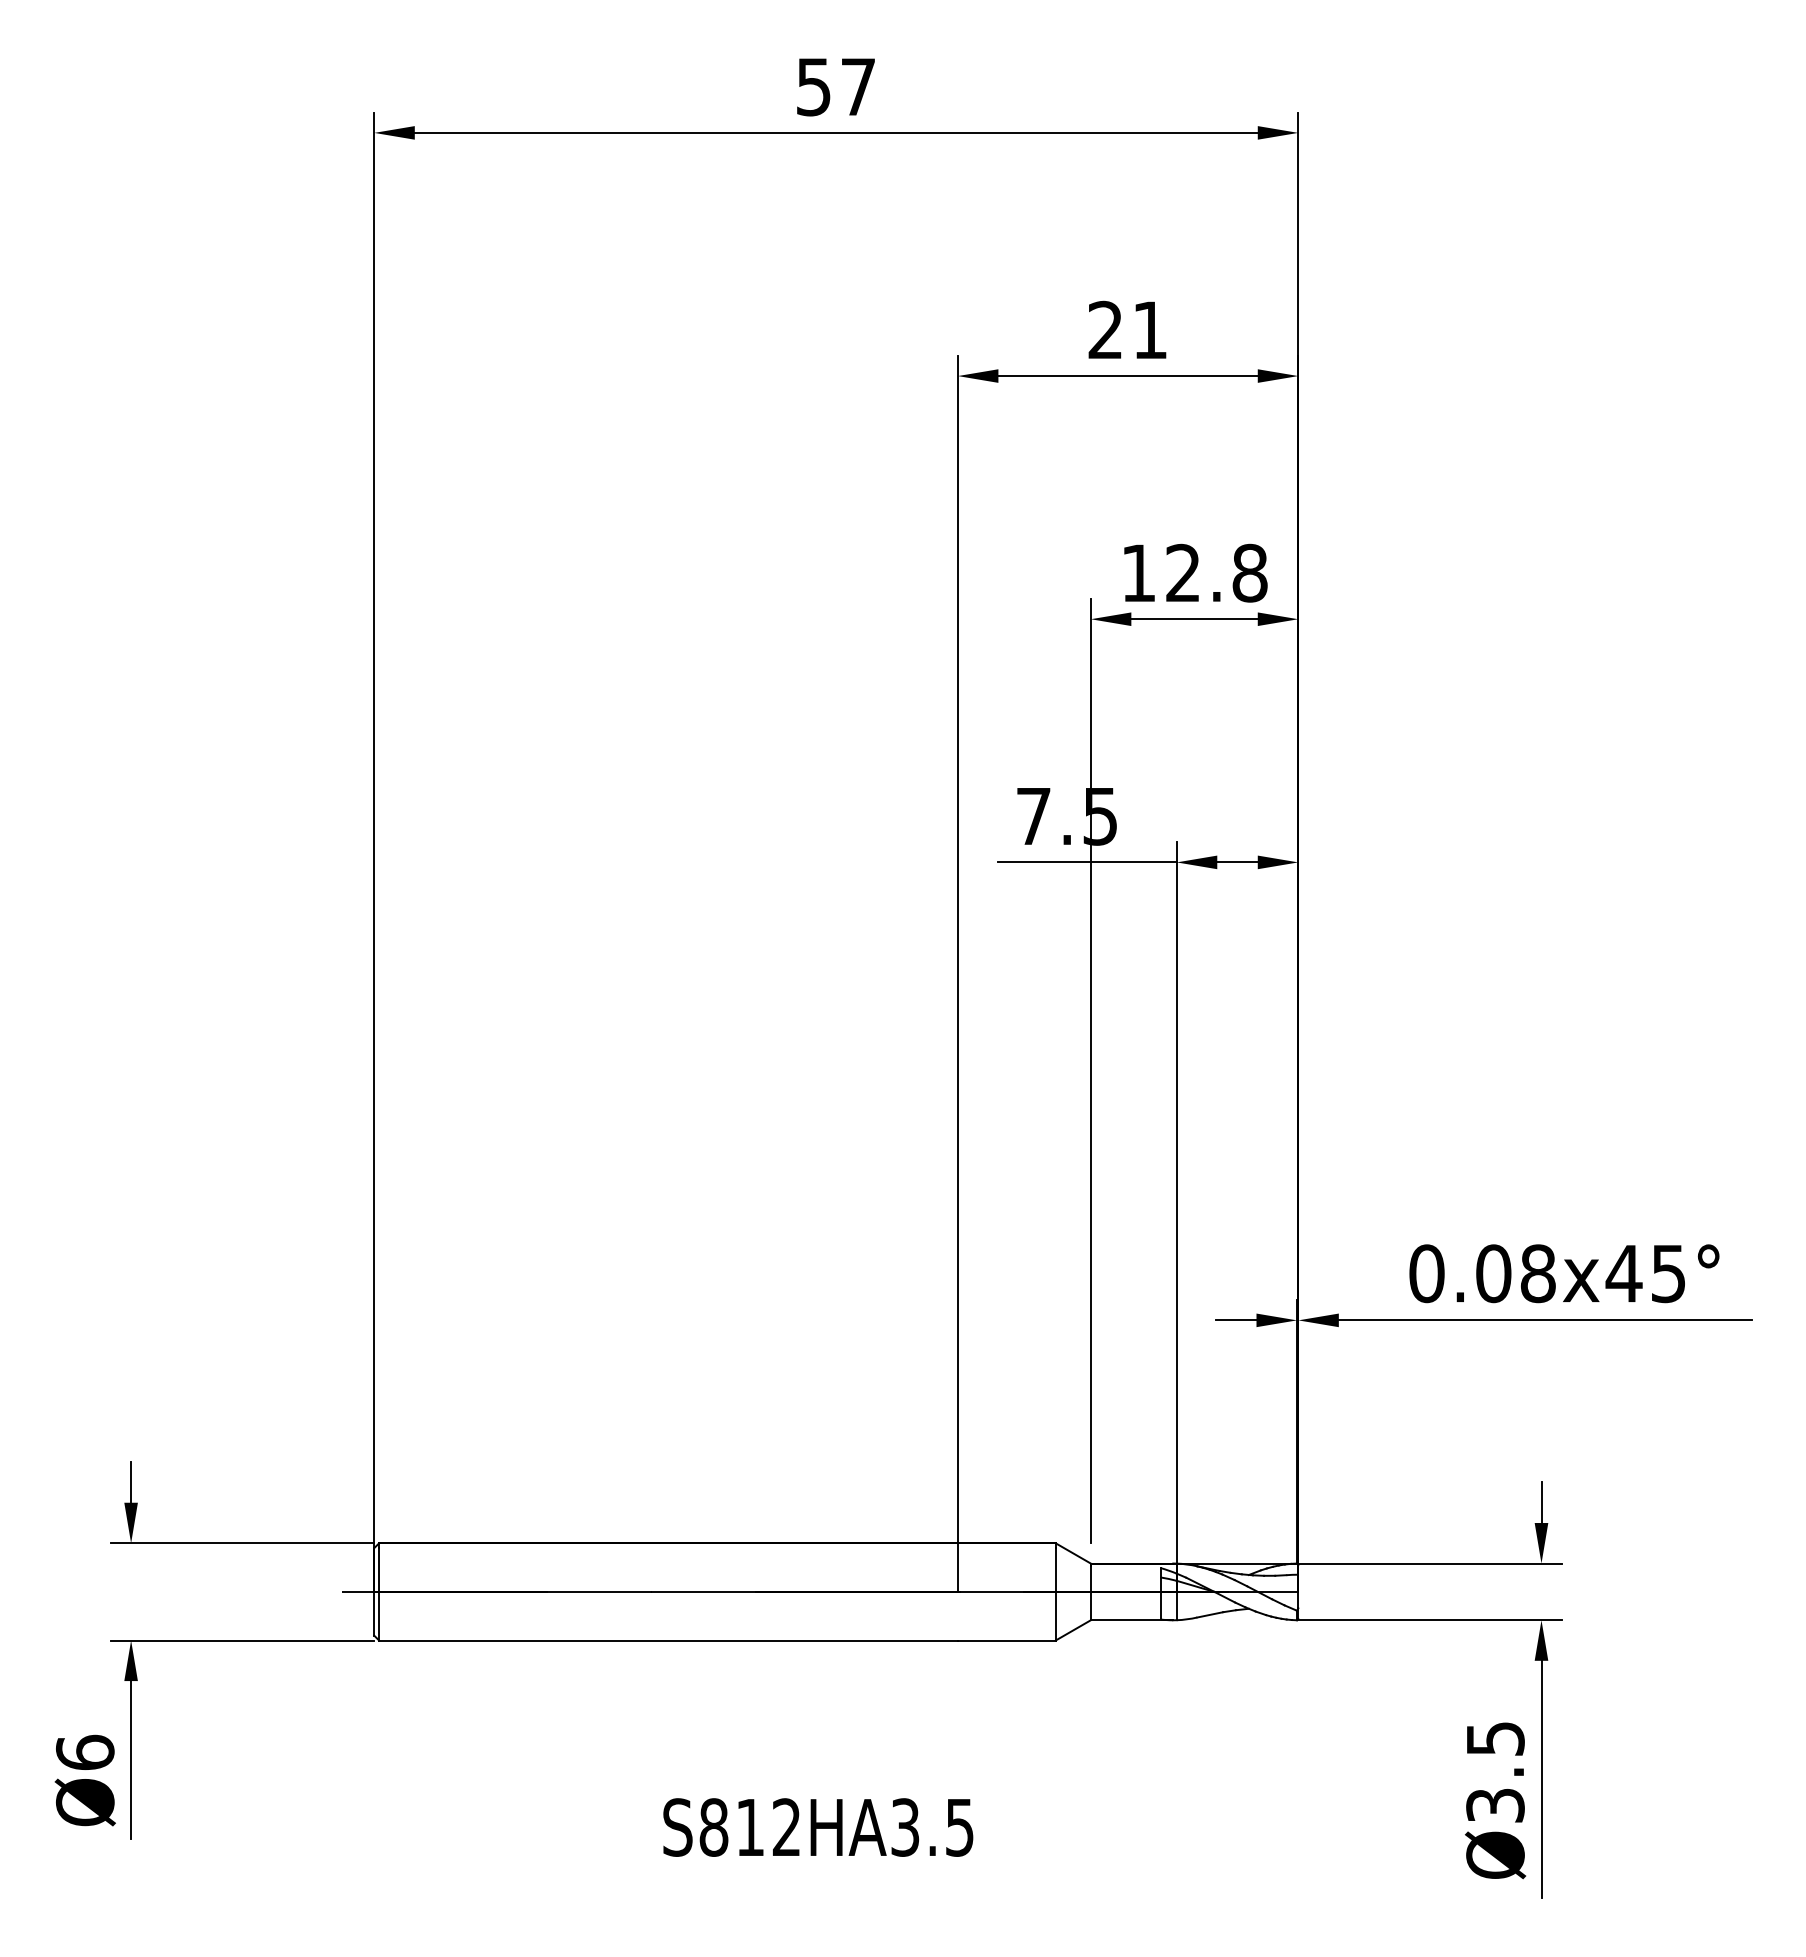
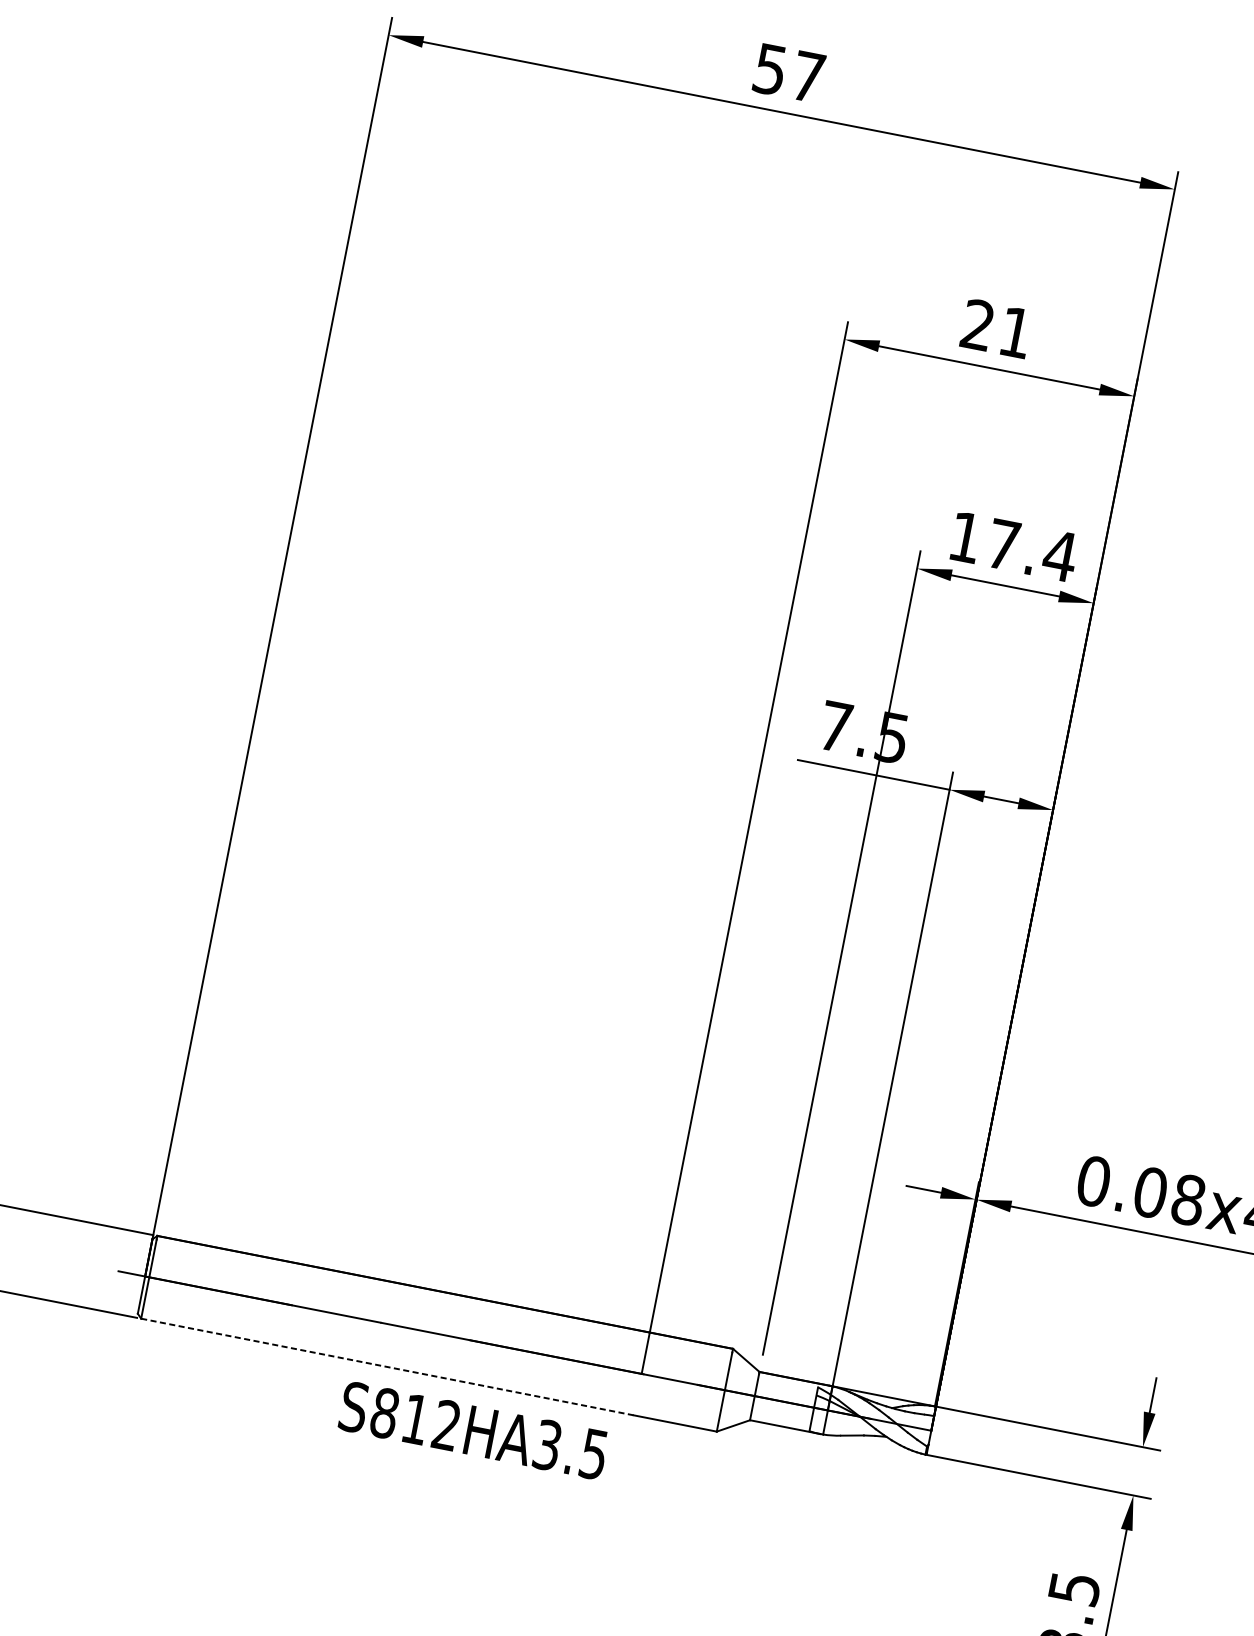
text: (1217, 572) -> (1032, 549), 12.8 -> 17.4
line: (669, 1640) -> (388, 1367), solid -> dashed
text: (818, 1827) -> (473, 1430), moved

